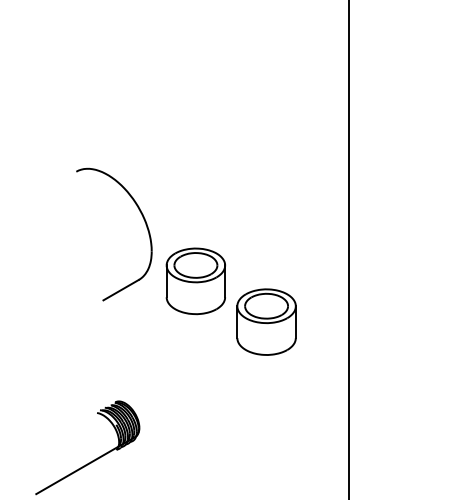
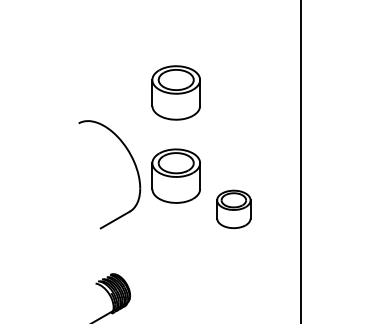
part: (195, 179) -> (175, 93), added
part: (144, 222) -> (134, 164), moved
part: (266, 321) -> (233, 208), size x0.7

